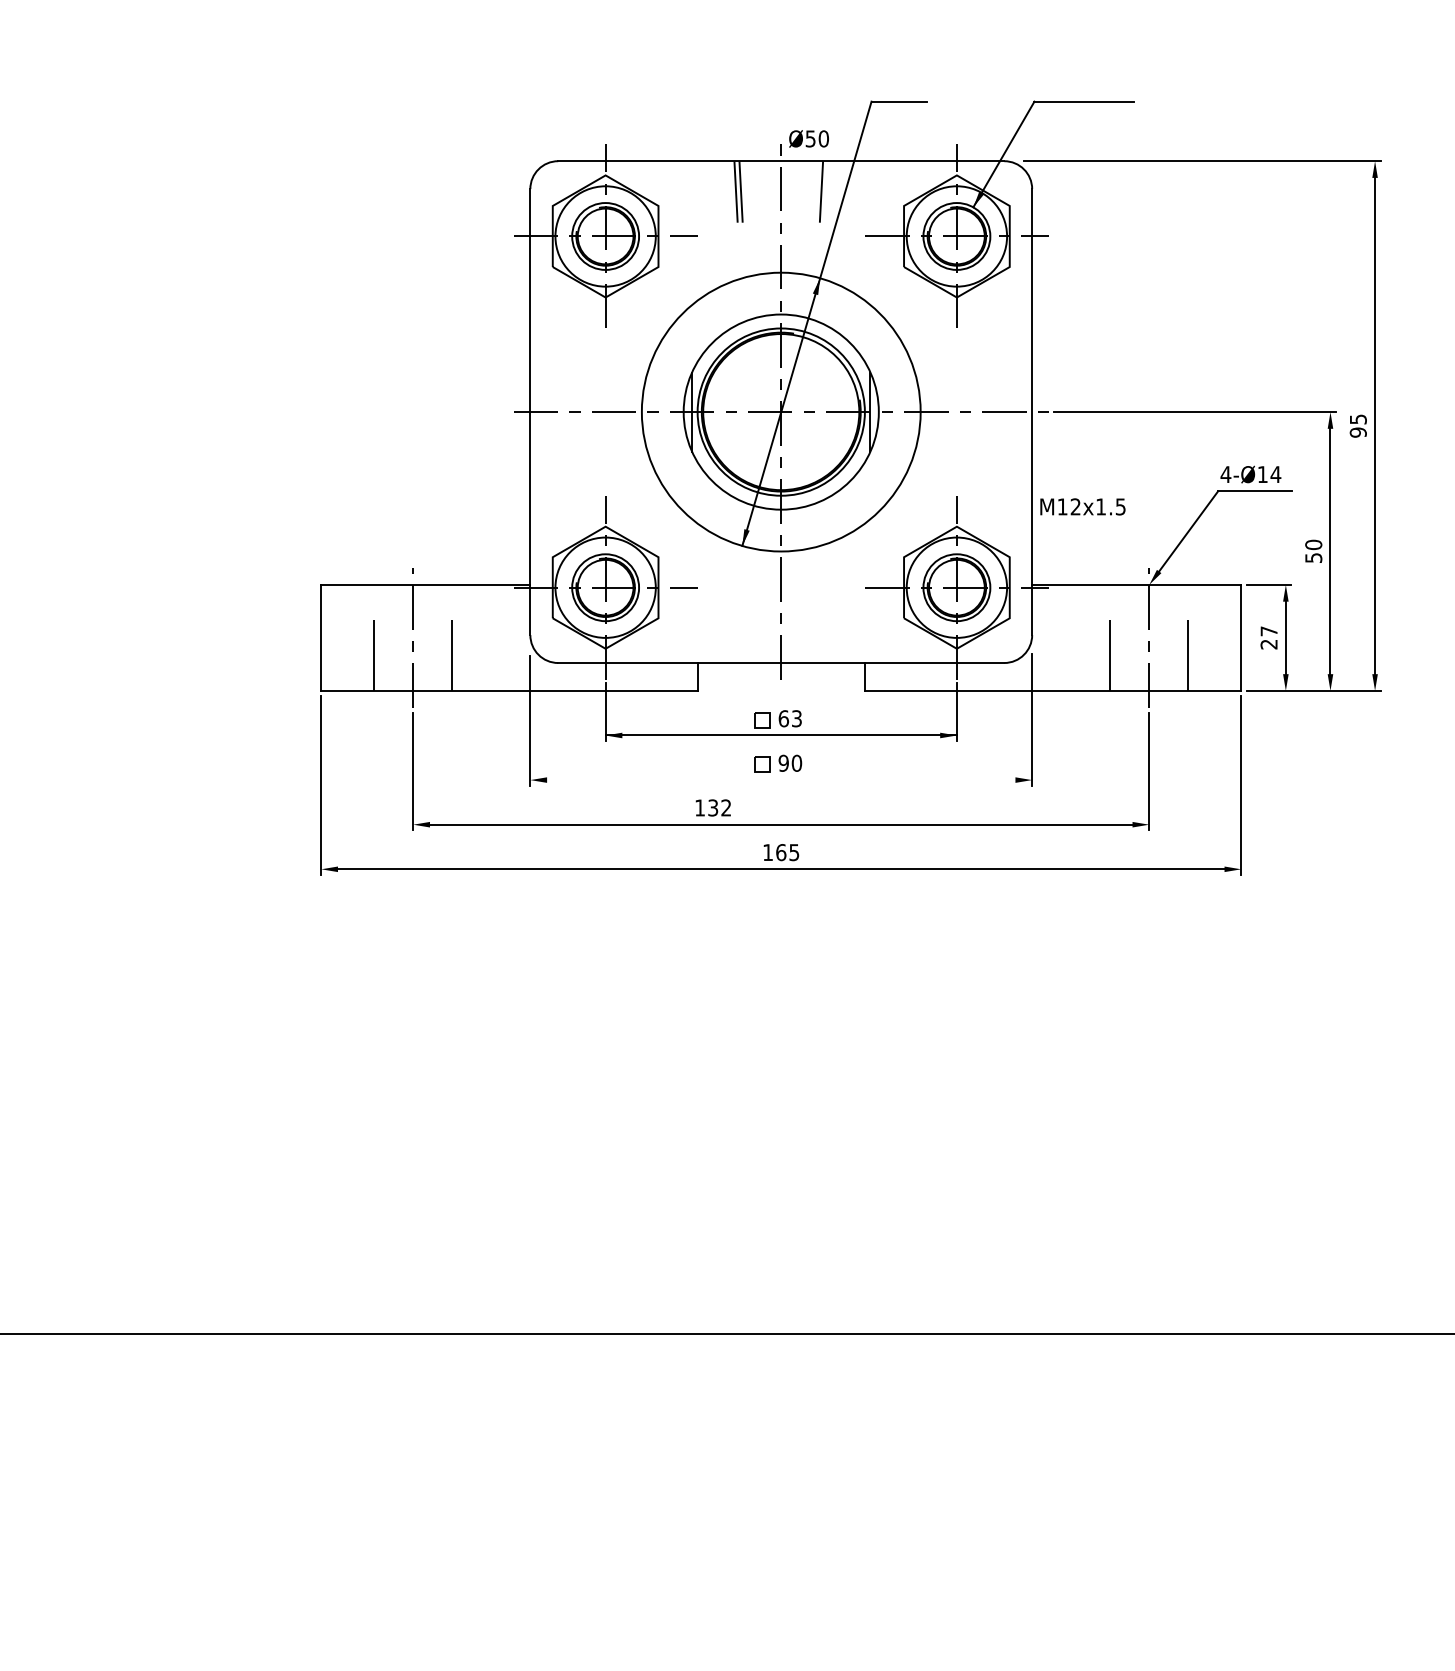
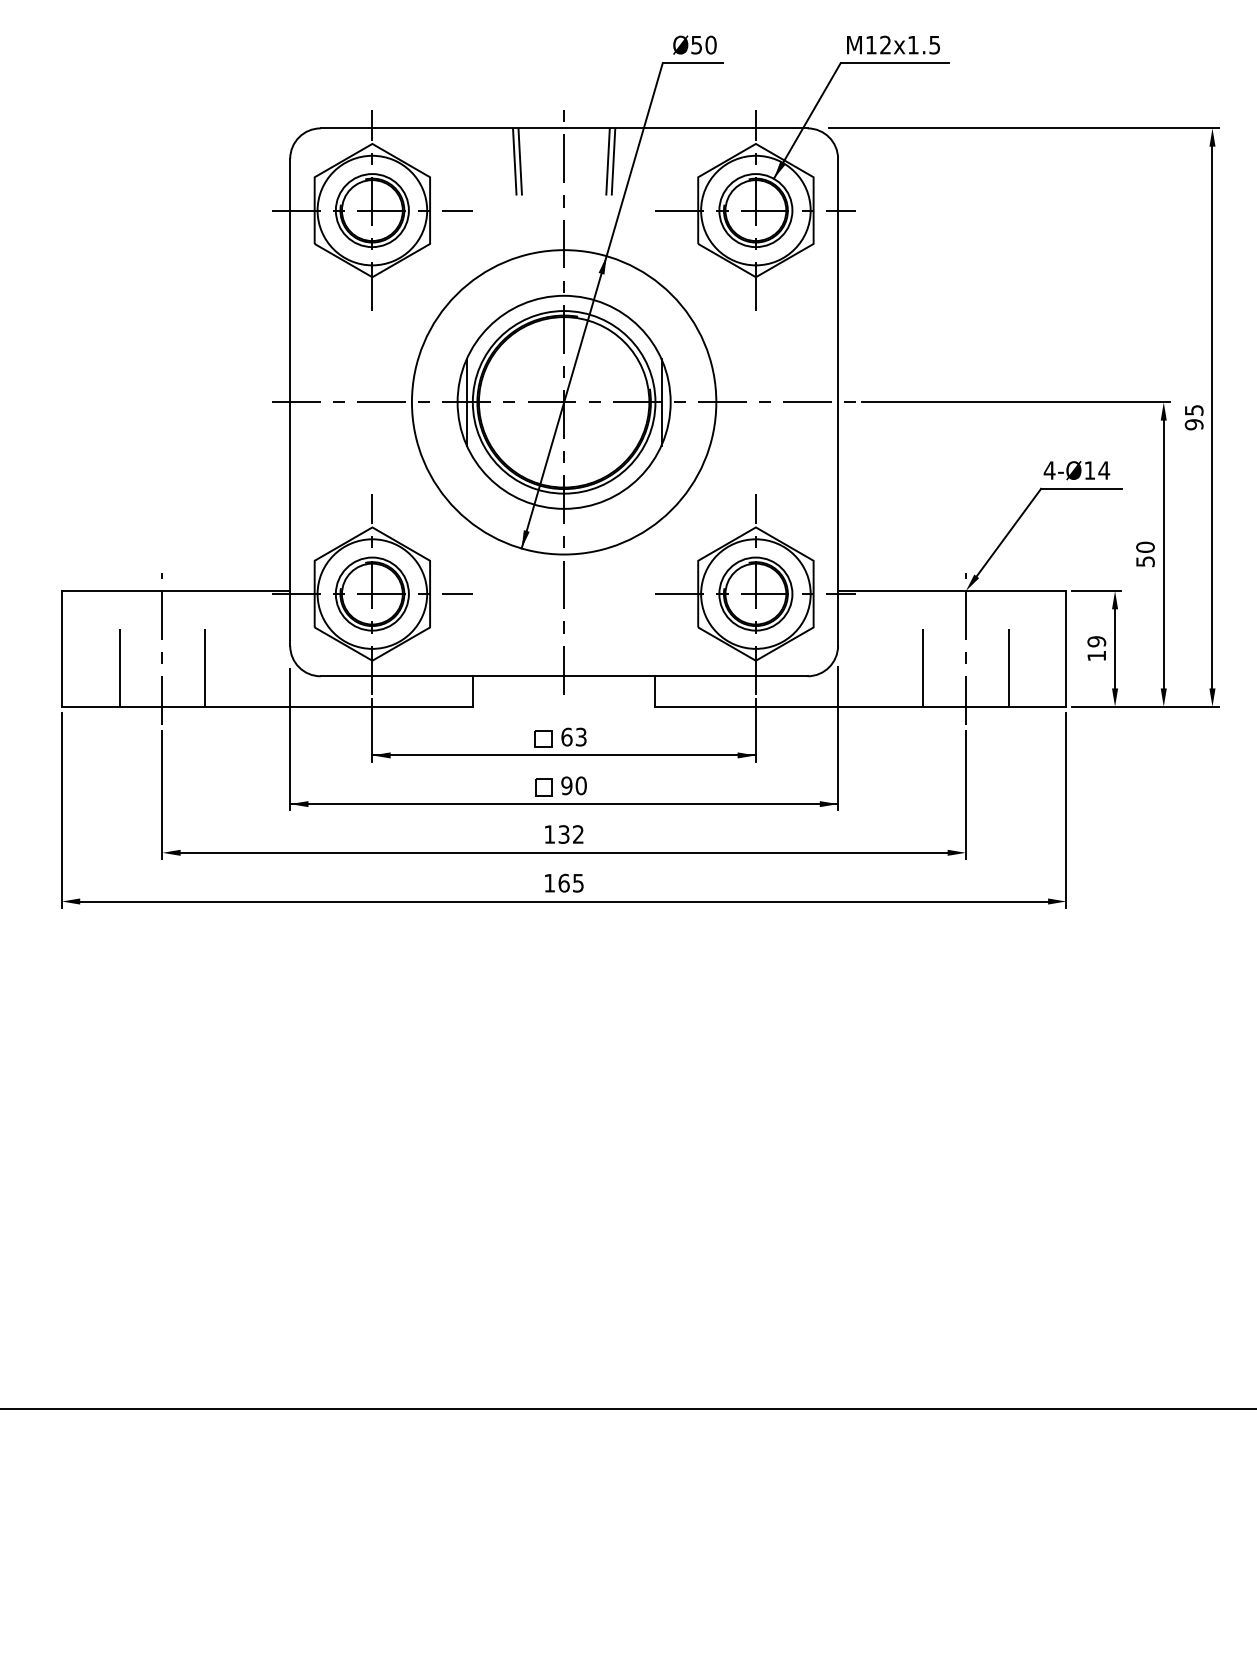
text: (808, 138) -> (694, 44), moved
line: (826, 191) -> (613, 161), added
text: (1082, 506) -> (893, 44), moved
text: (1268, 637) -> (1096, 648), 27 -> 19
line: (781, 780) -> (564, 804), added
text: (712, 807) -> (563, 834), moved

